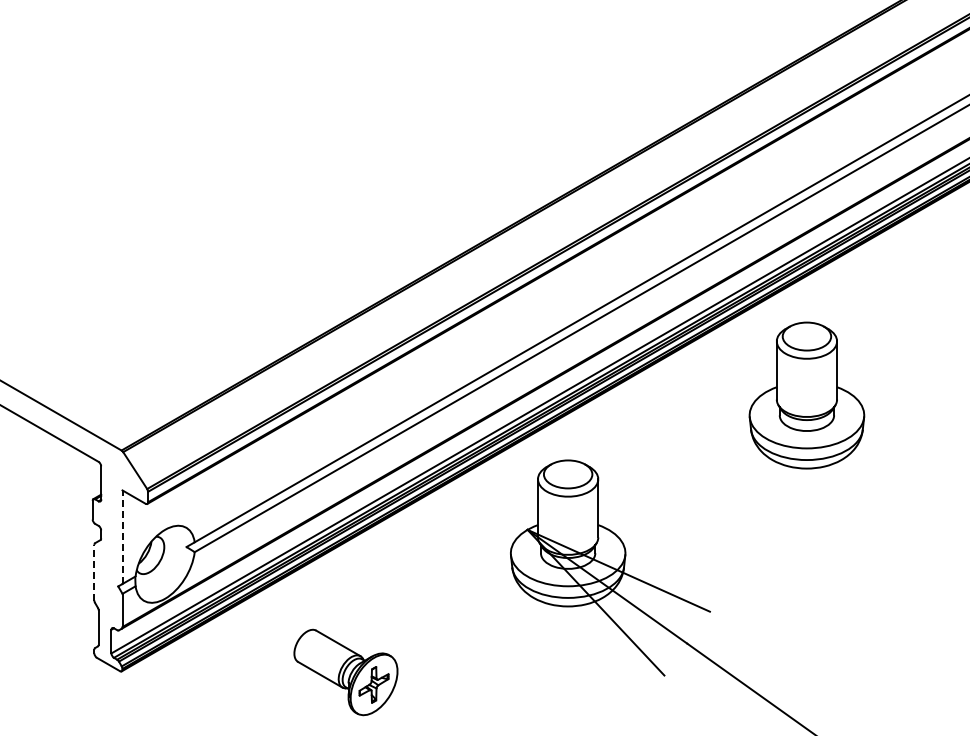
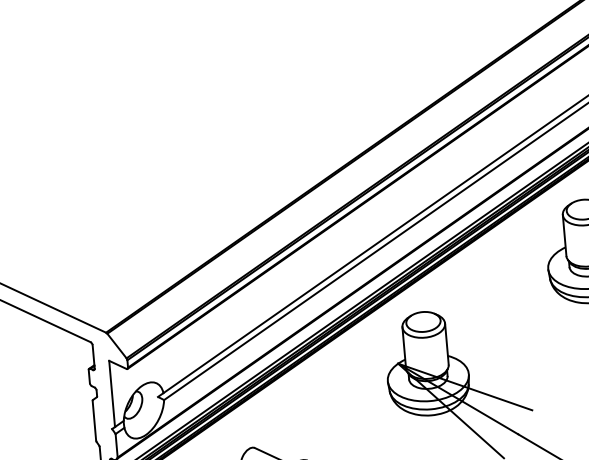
line: (122, 537) -> (112, 394), dashed -> solid
line: (94, 572) -> (94, 420), dashed -> solid

